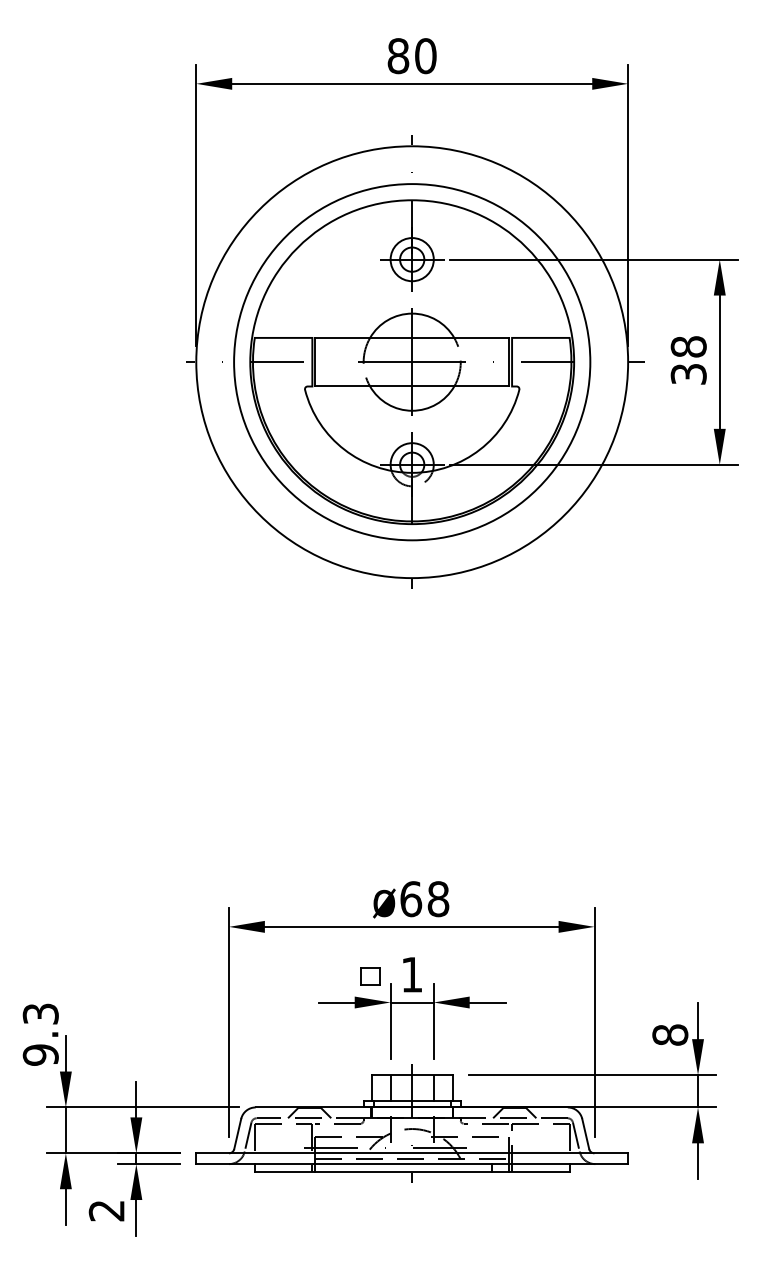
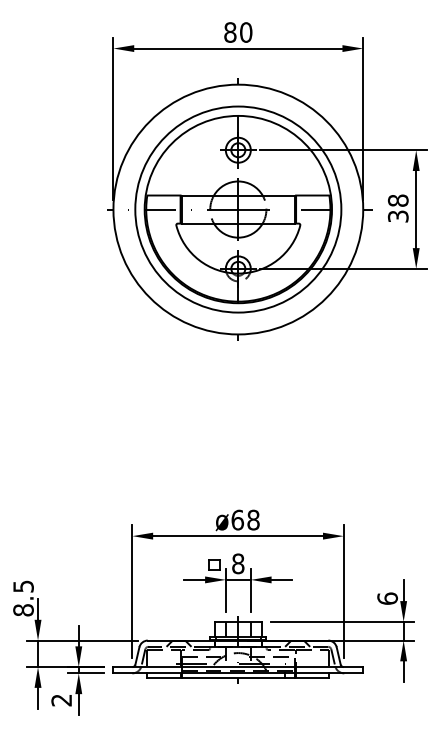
text: (412, 974) -> (238, 563), 1 -> 8
text: (40, 1034) -> (23, 598), 9.3 -> 8.5
text: (670, 1034) -> (387, 598), 8 -> 6

